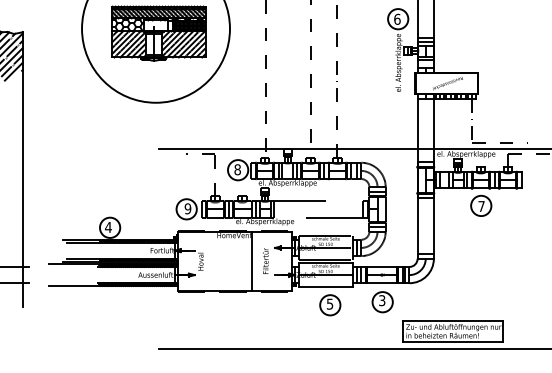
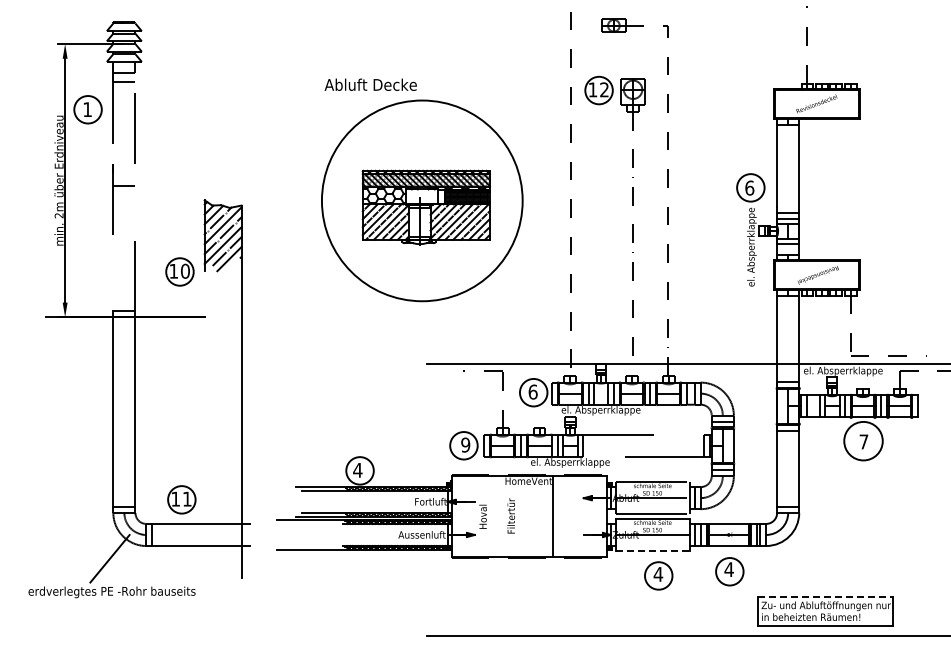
text: (237, 169) -> (532, 391), 8 -> 6
circle: (481, 205) -> (863, 440), size x1.4
text: (265, 260) -> (510, 515), moved
line: (325, 287) -> (652, 551), solid -> dashed
text: (381, 300) -> (728, 569), 3 -> 4
text: (330, 304) -> (658, 574), 5 -> 4
line: (453, 321) -> (825, 597), solid -> dashed

